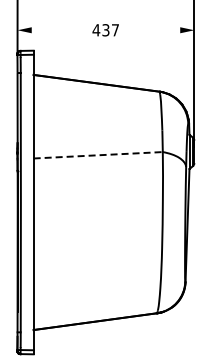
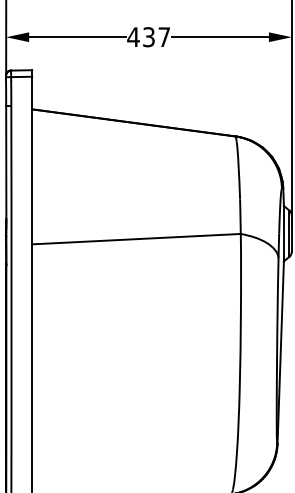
line: (61, 30) -> (77, 37), added
line: (150, 30) -> (220, 37), added
line: (98, 155) -> (136, 239), dashed -> solid

